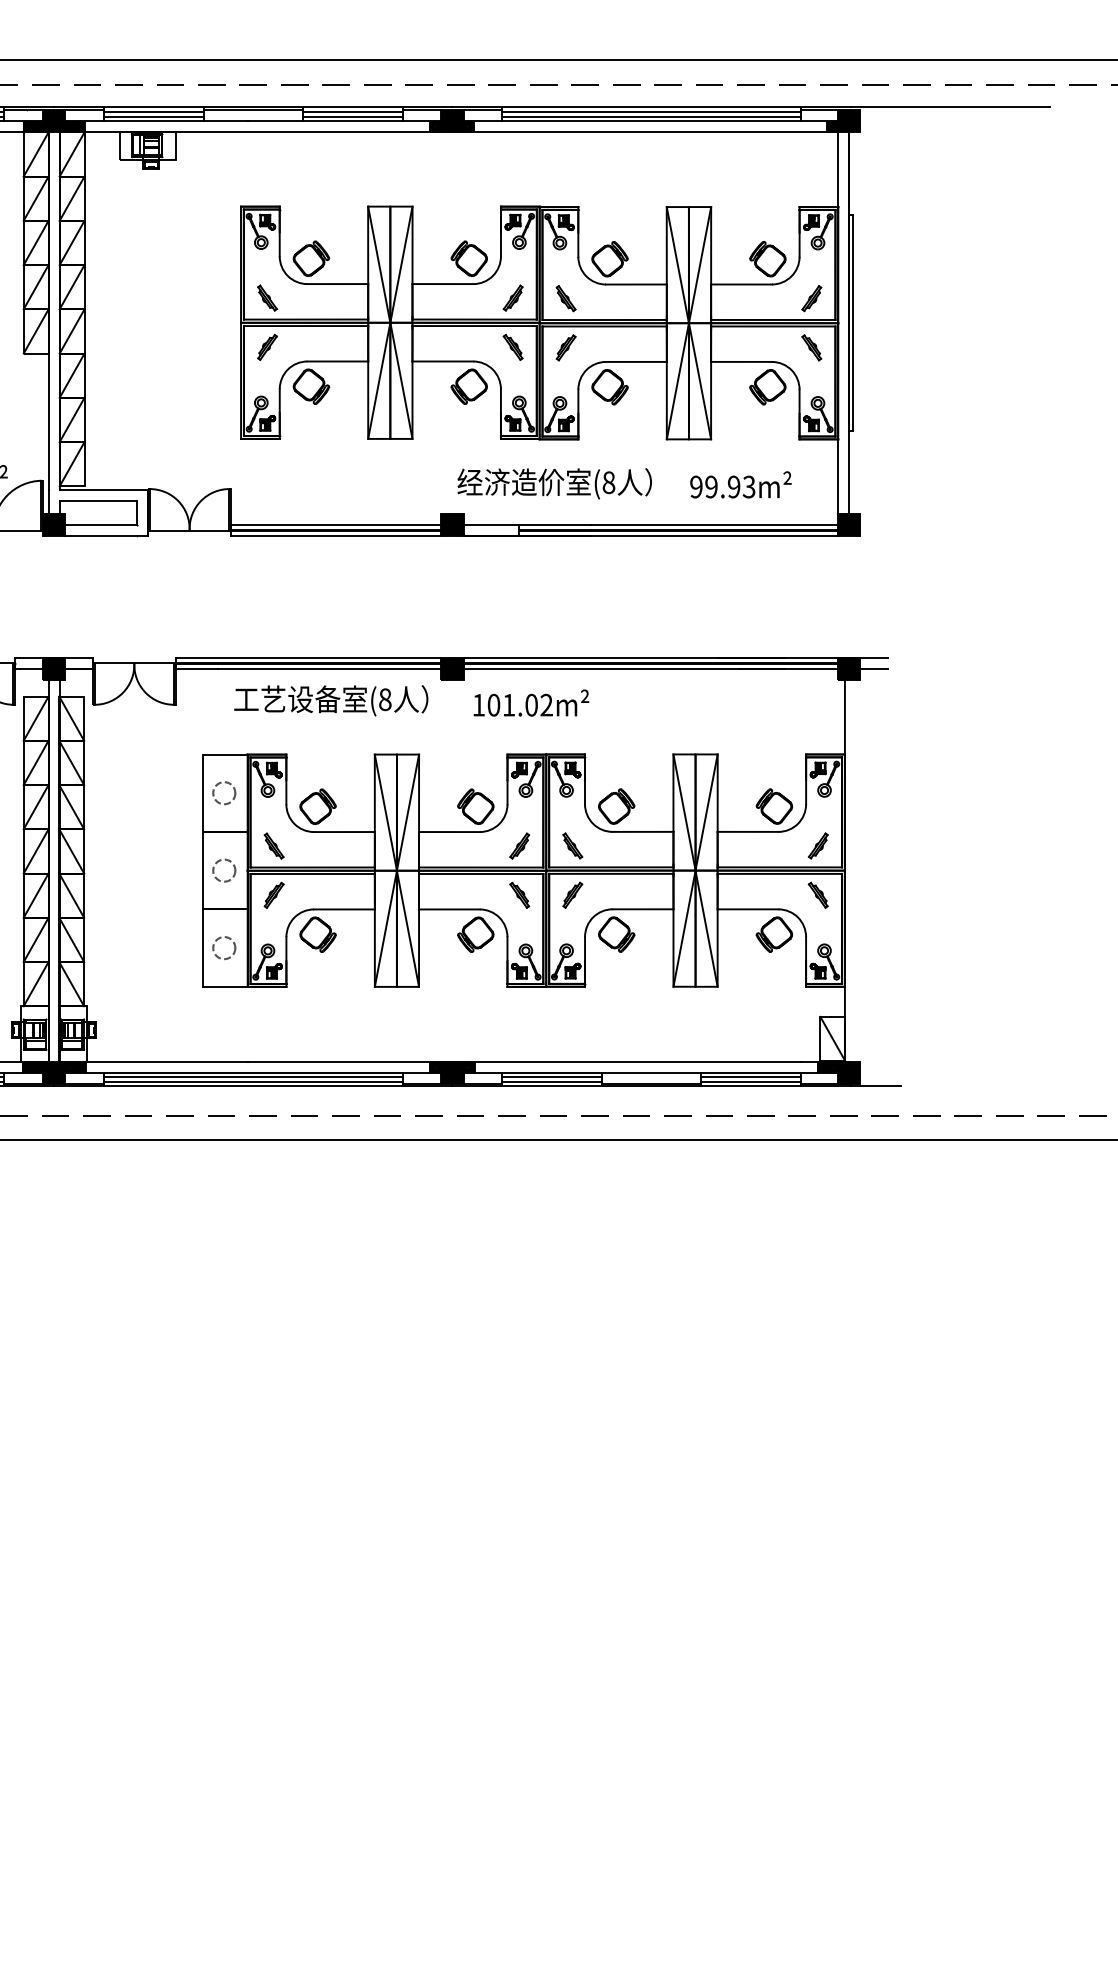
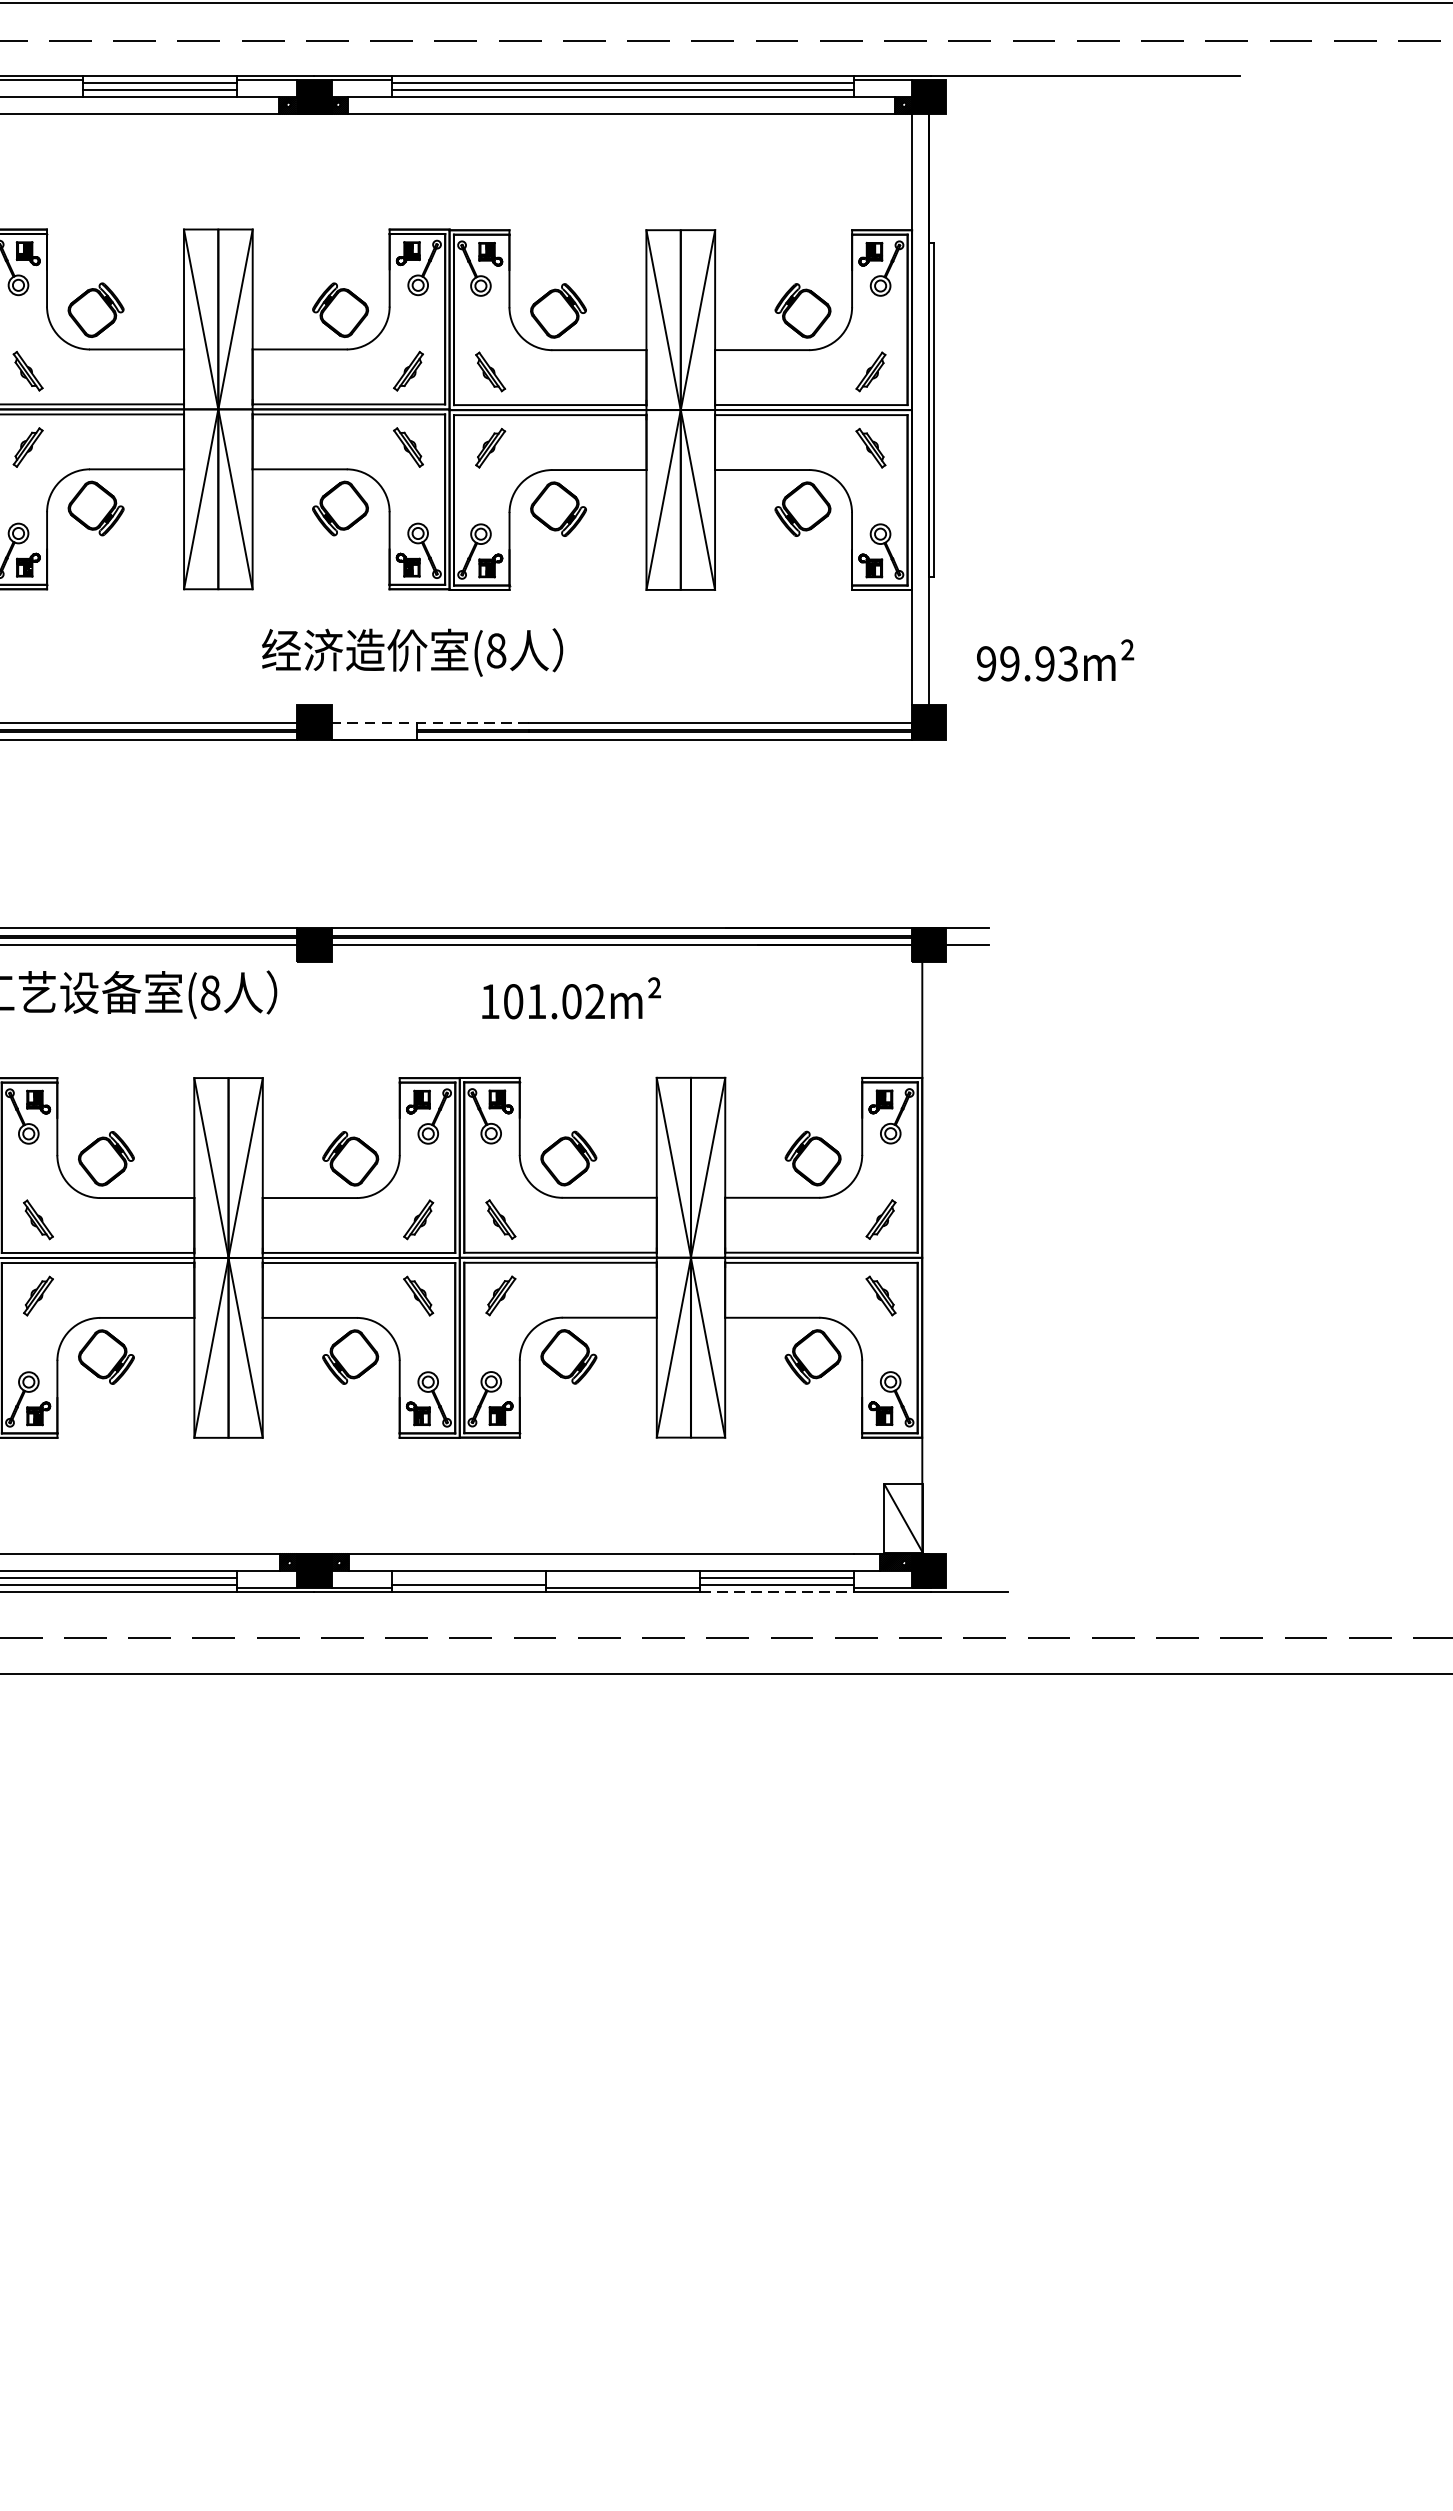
text: (554, 483) -> (412, 652), moved
text: (740, 484) -> (1054, 659), moved
line: (527, 525) -> (430, 723), solid -> dashed
text: (531, 702) -> (571, 997), moved
line: (551, 1077) -> (467, 1578), removed
line: (751, 1086) -> (777, 1592), solid -> dashed

